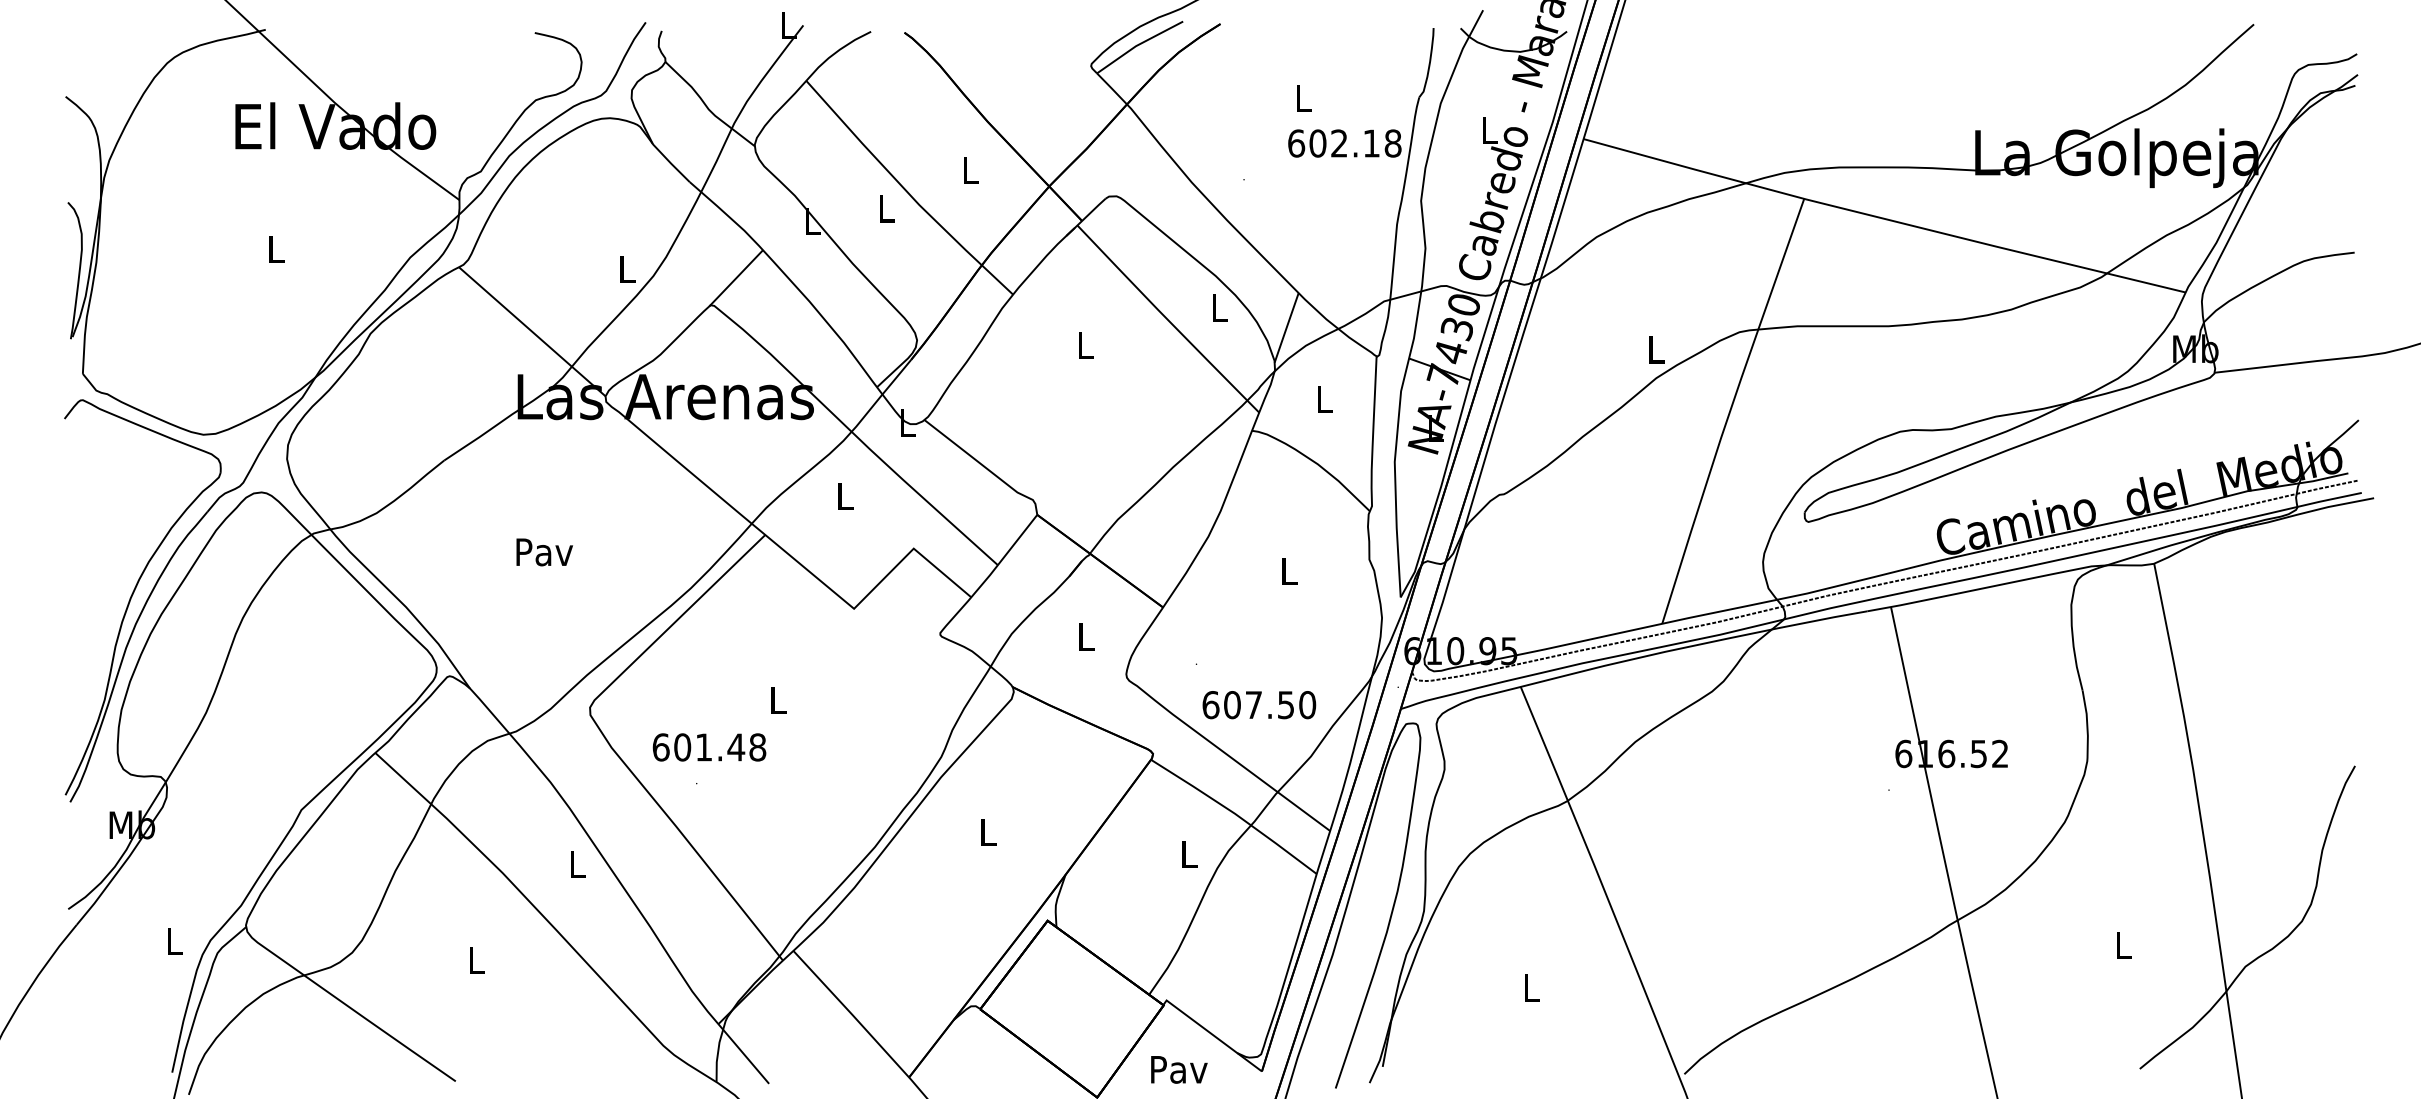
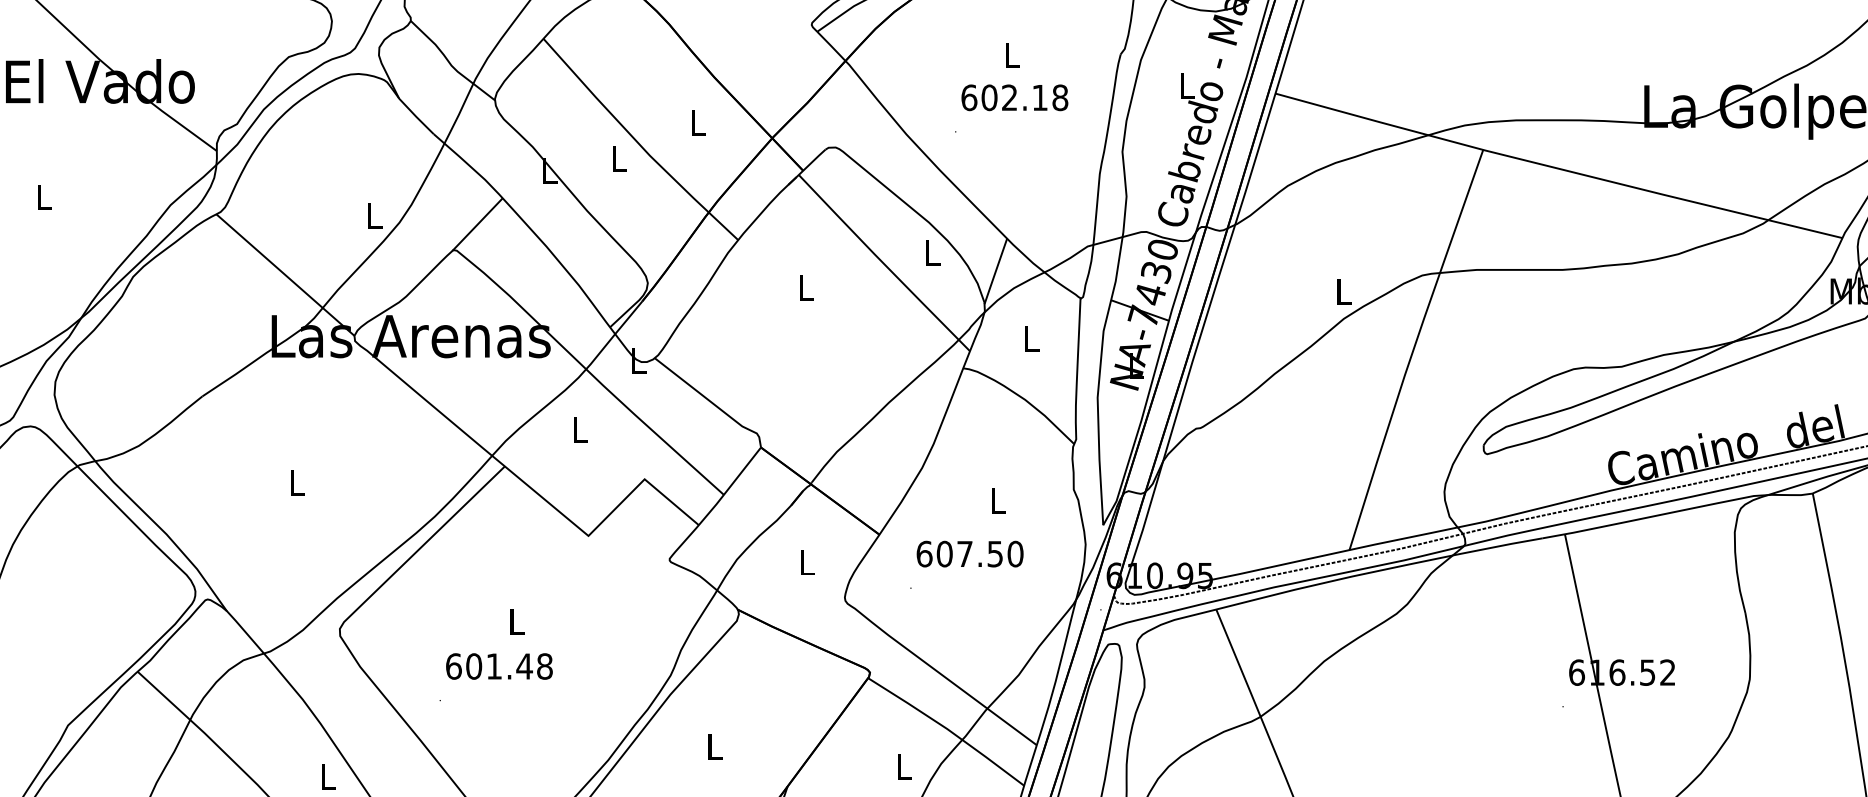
text: (1344, 143) -> (1014, 97), moved
text: (544, 552) -> (296, 482), Pav -> L
text: (1259, 705) -> (970, 554), moved
text: (709, 747) -> (499, 666), moved

